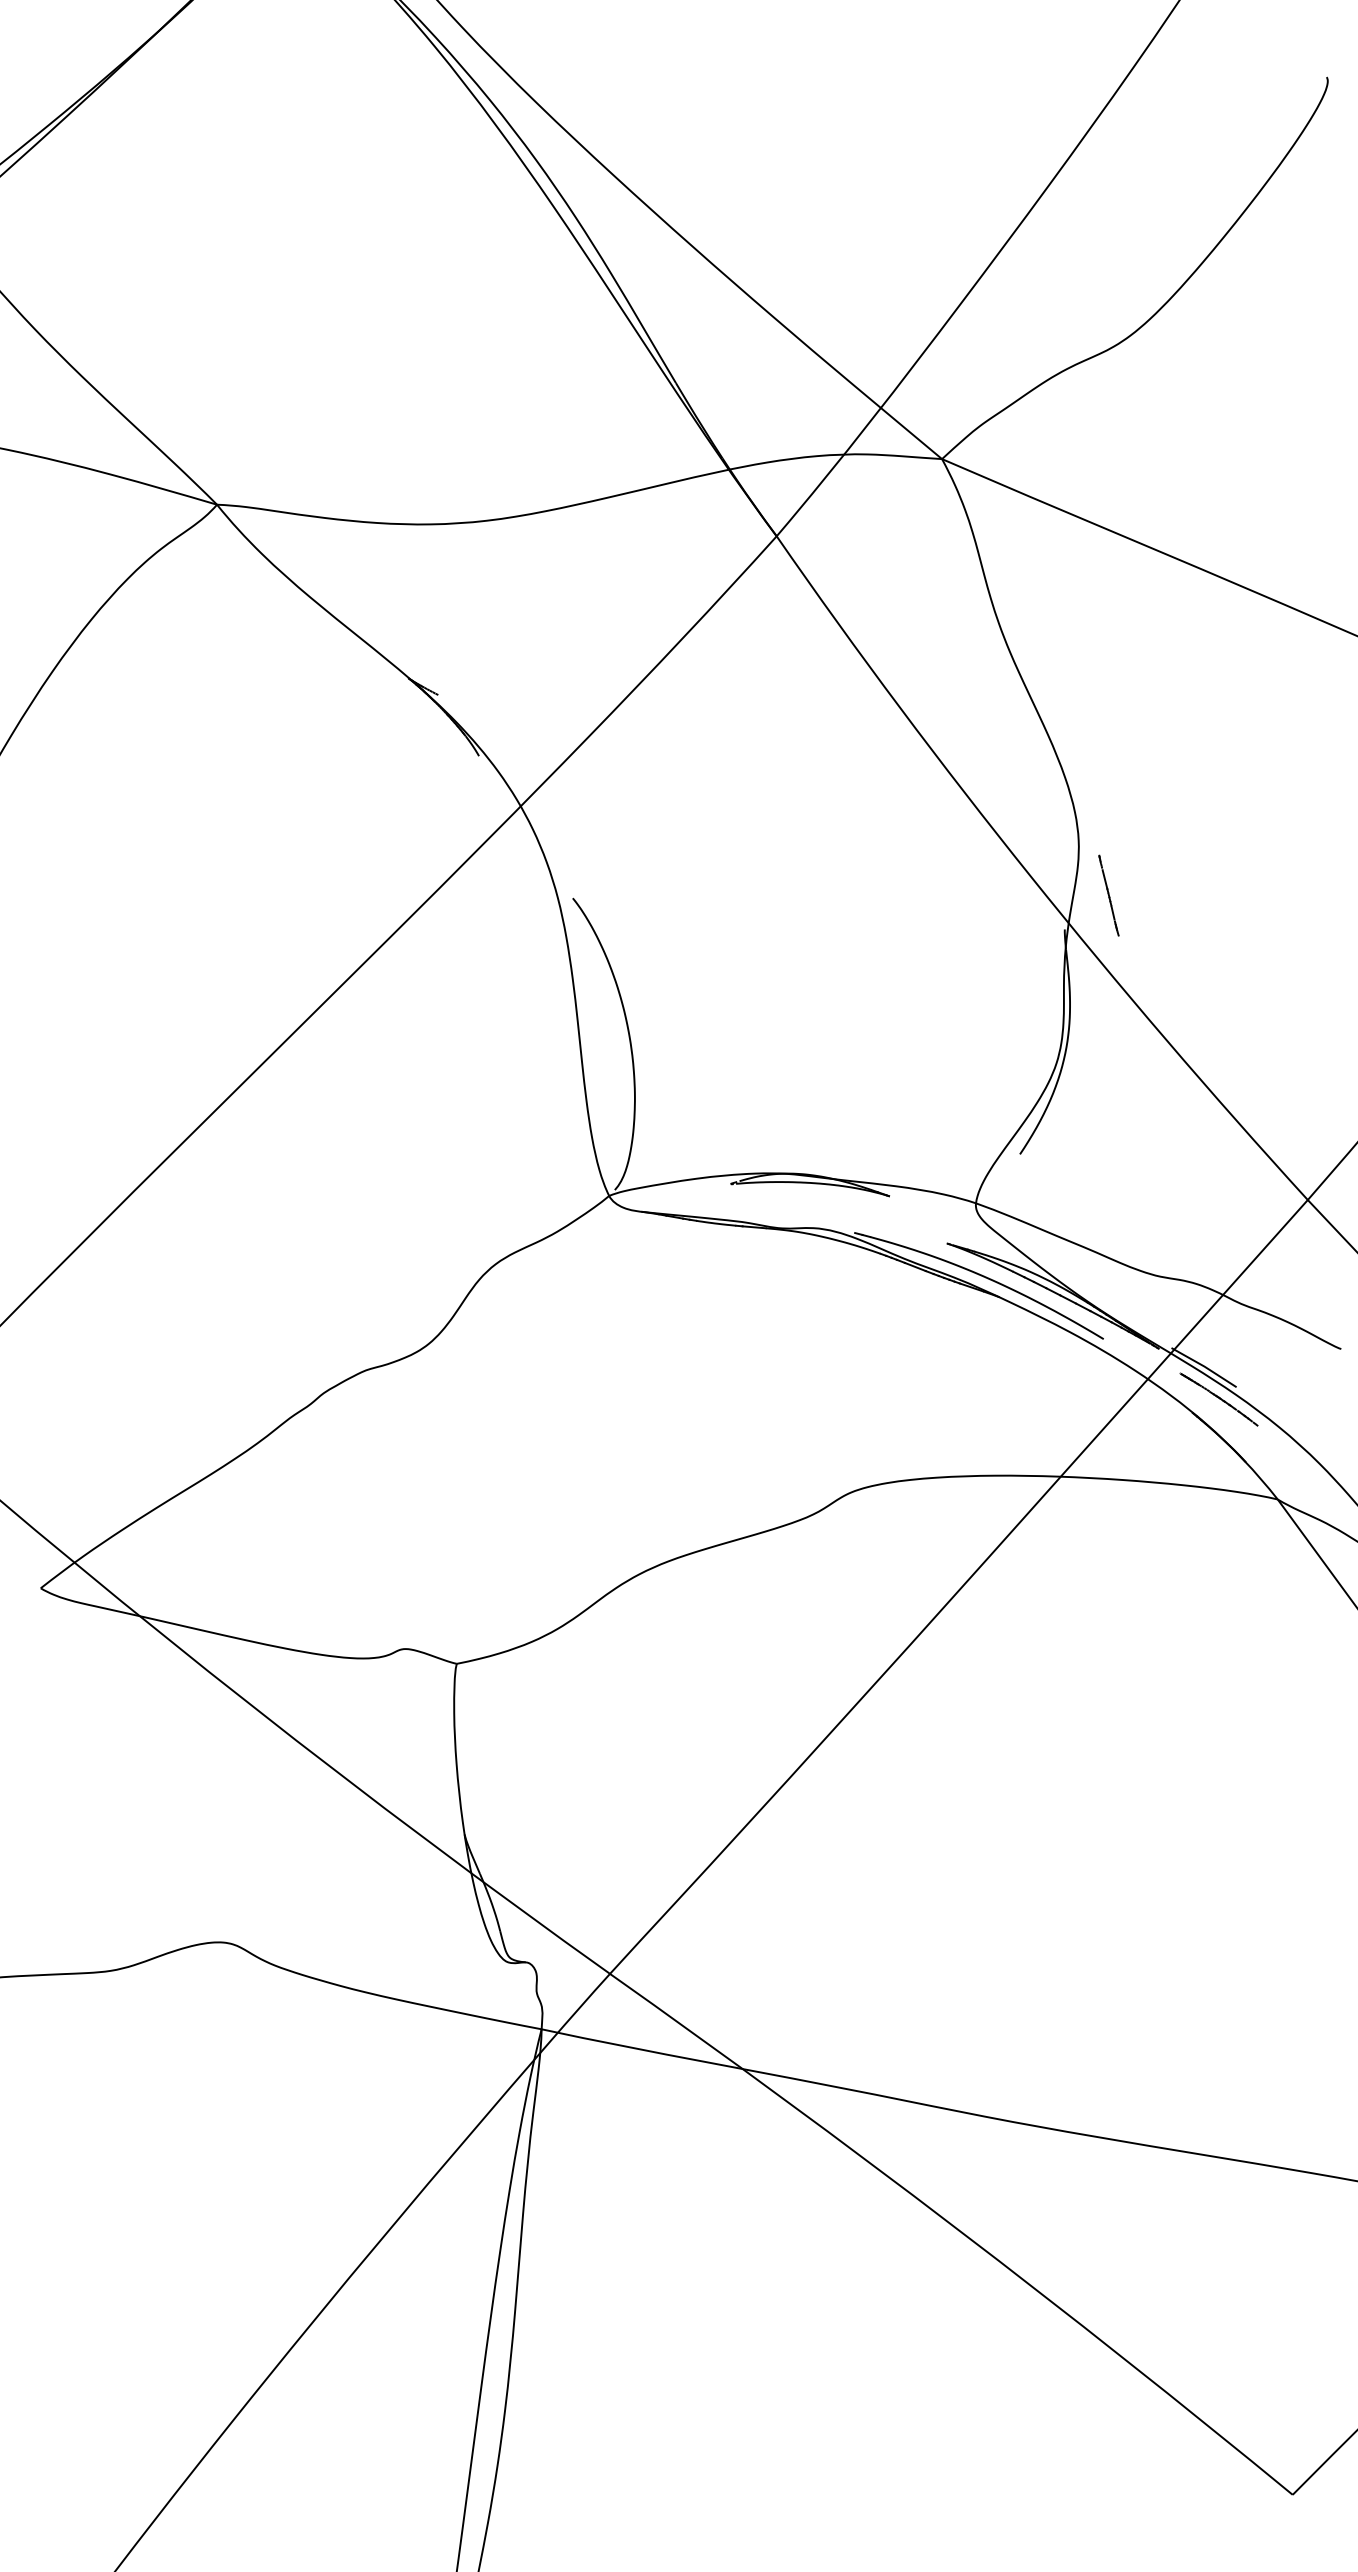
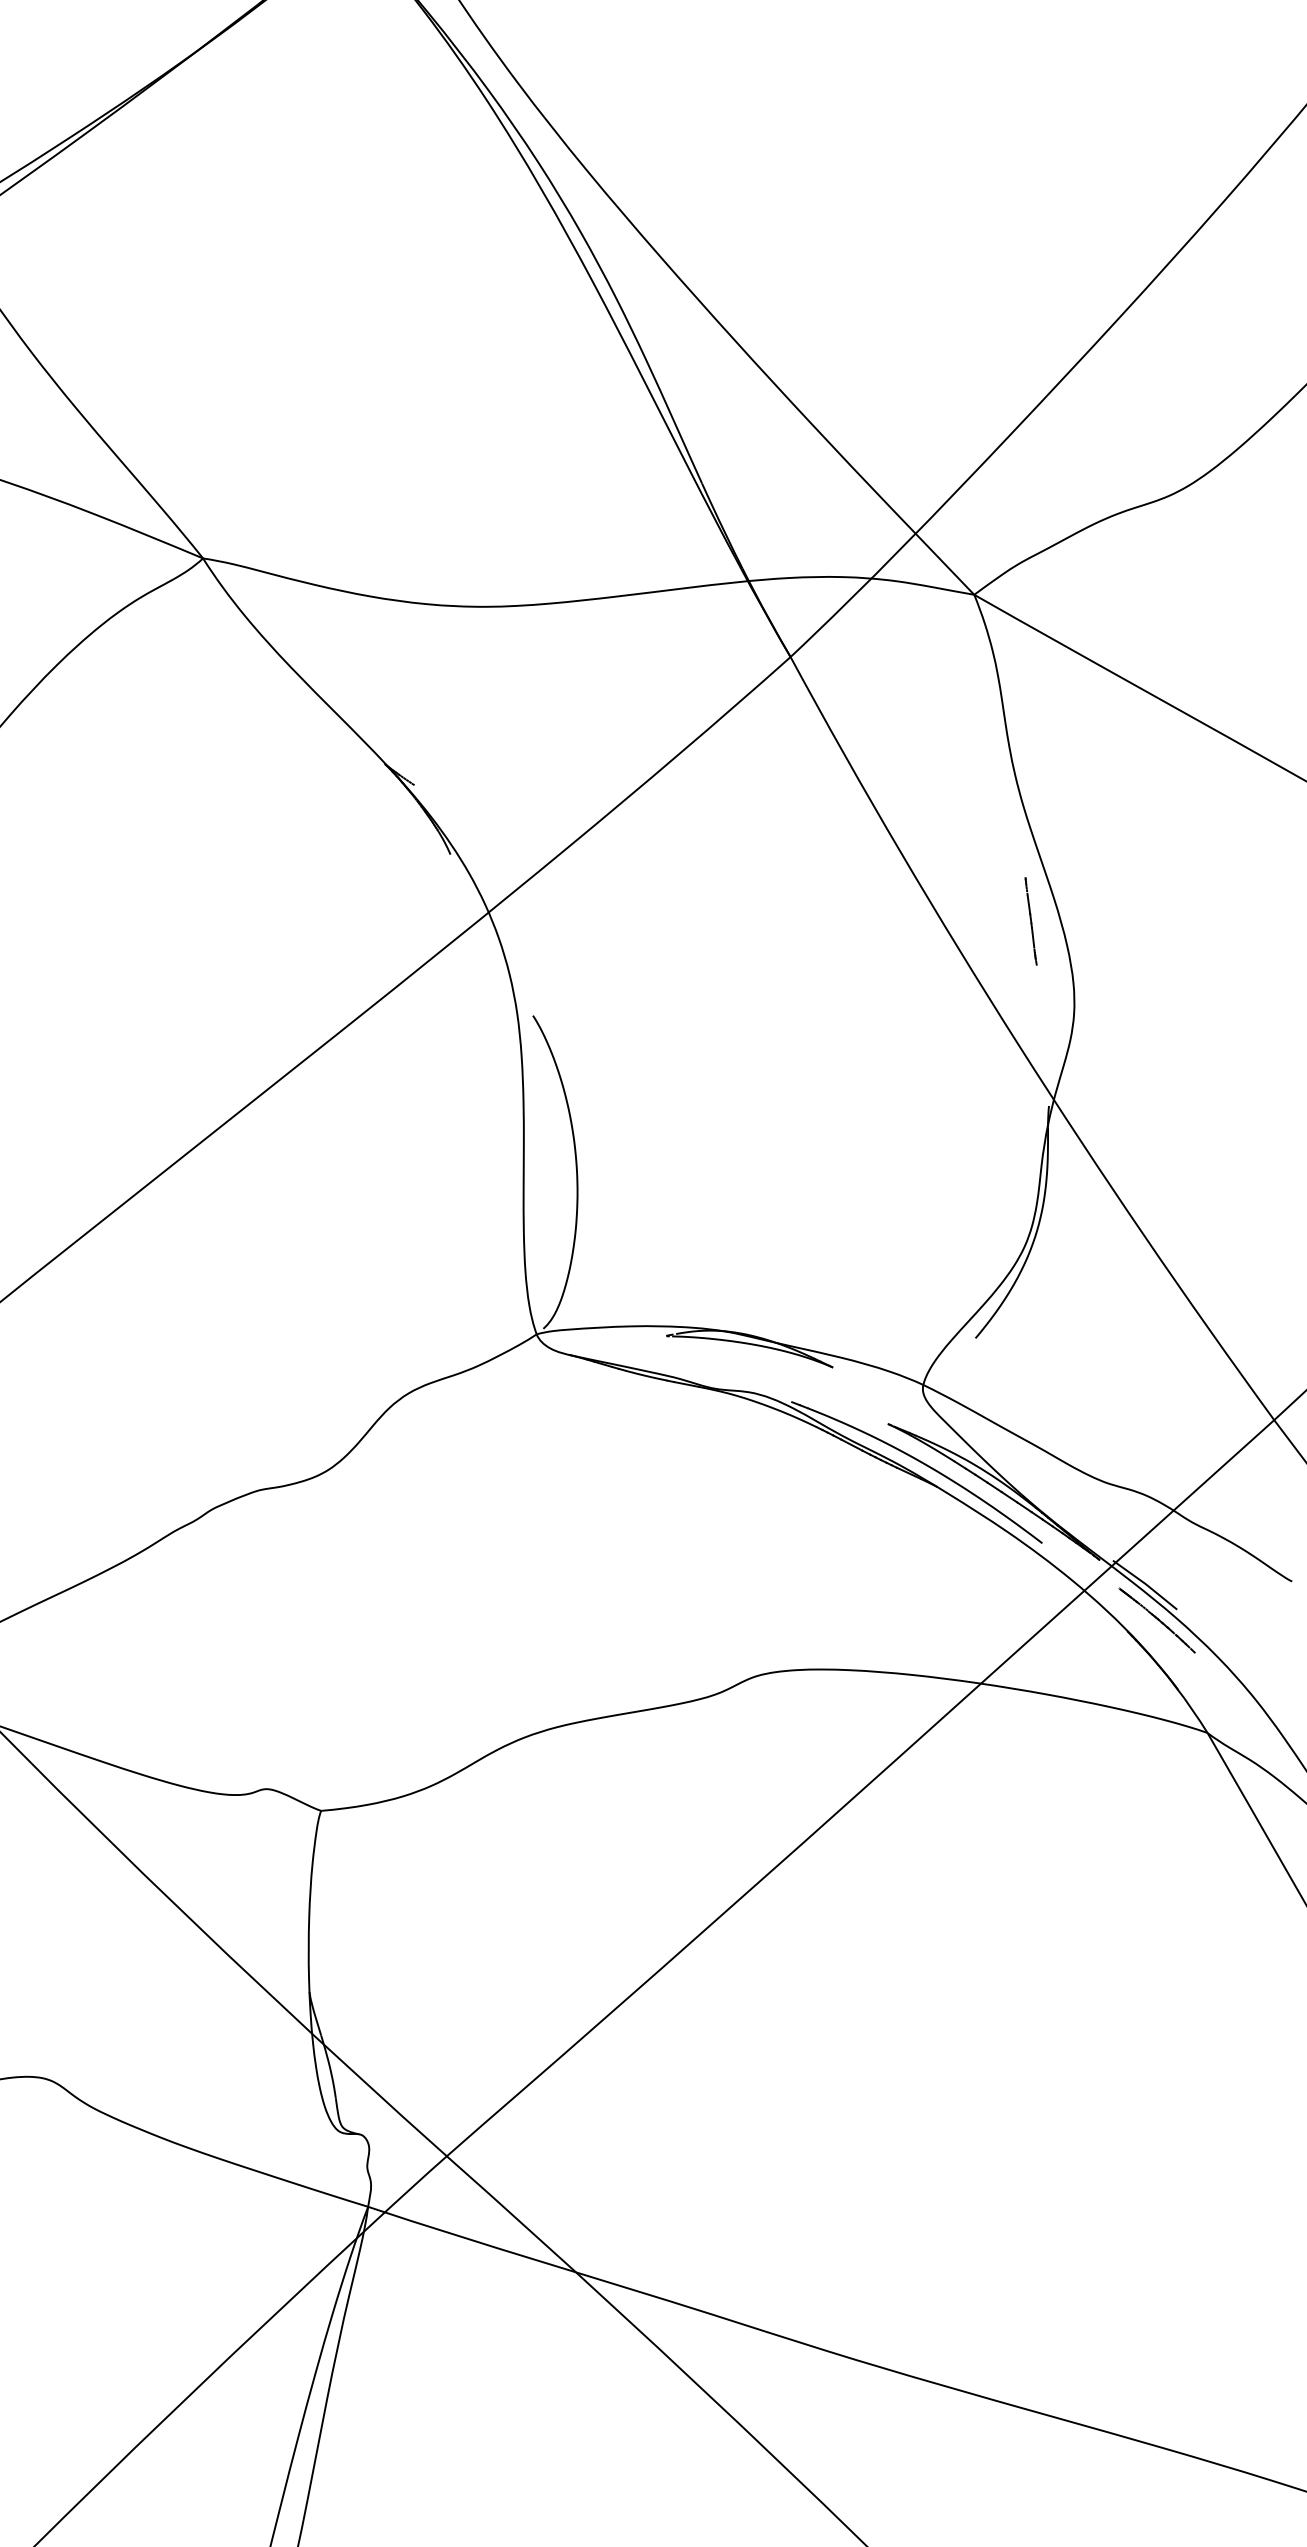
line: (1108, 895) -> (1030, 921), moved

